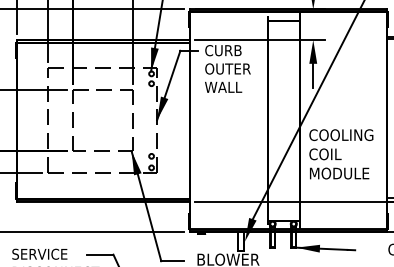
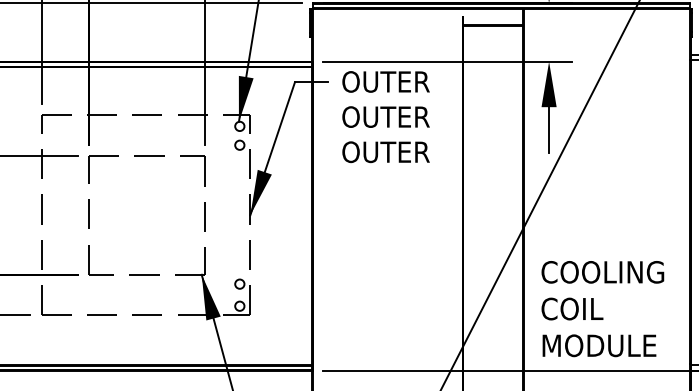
text: (230, 50) -> (390, 81), CURB -> OUTER
text: (227, 86) -> (385, 150), WALL -> OUTER
text: (341, 154) -> (603, 309), moved

